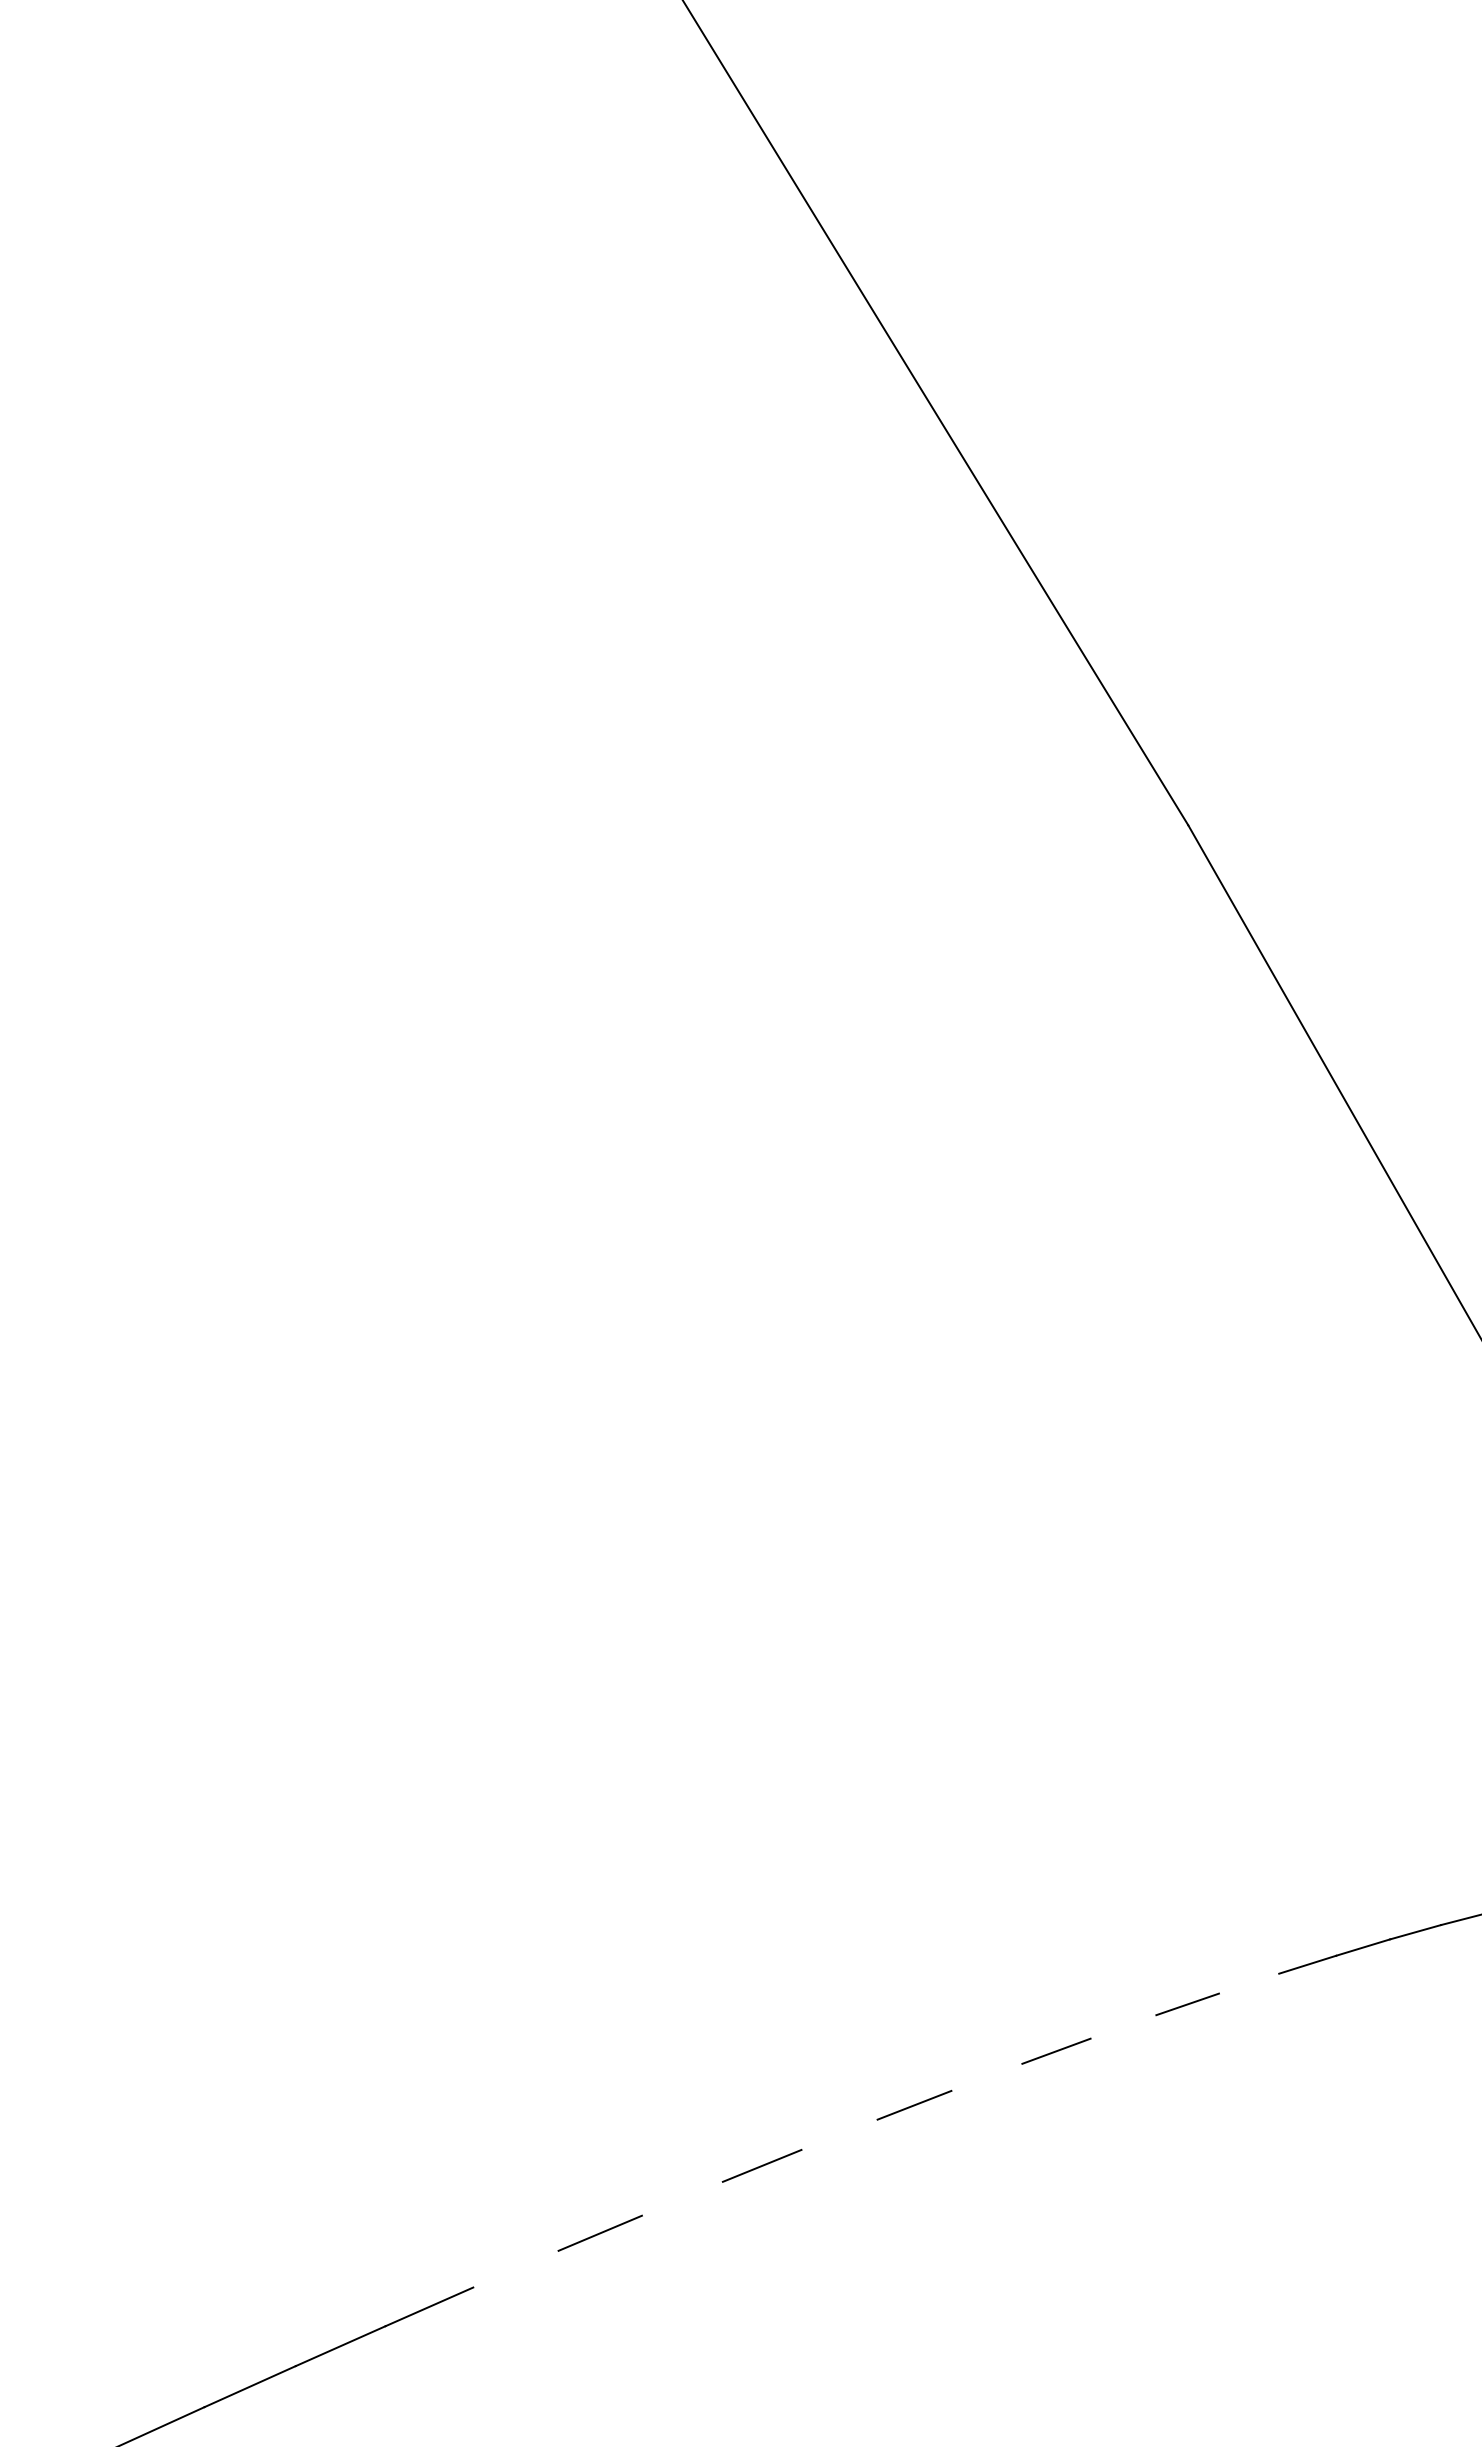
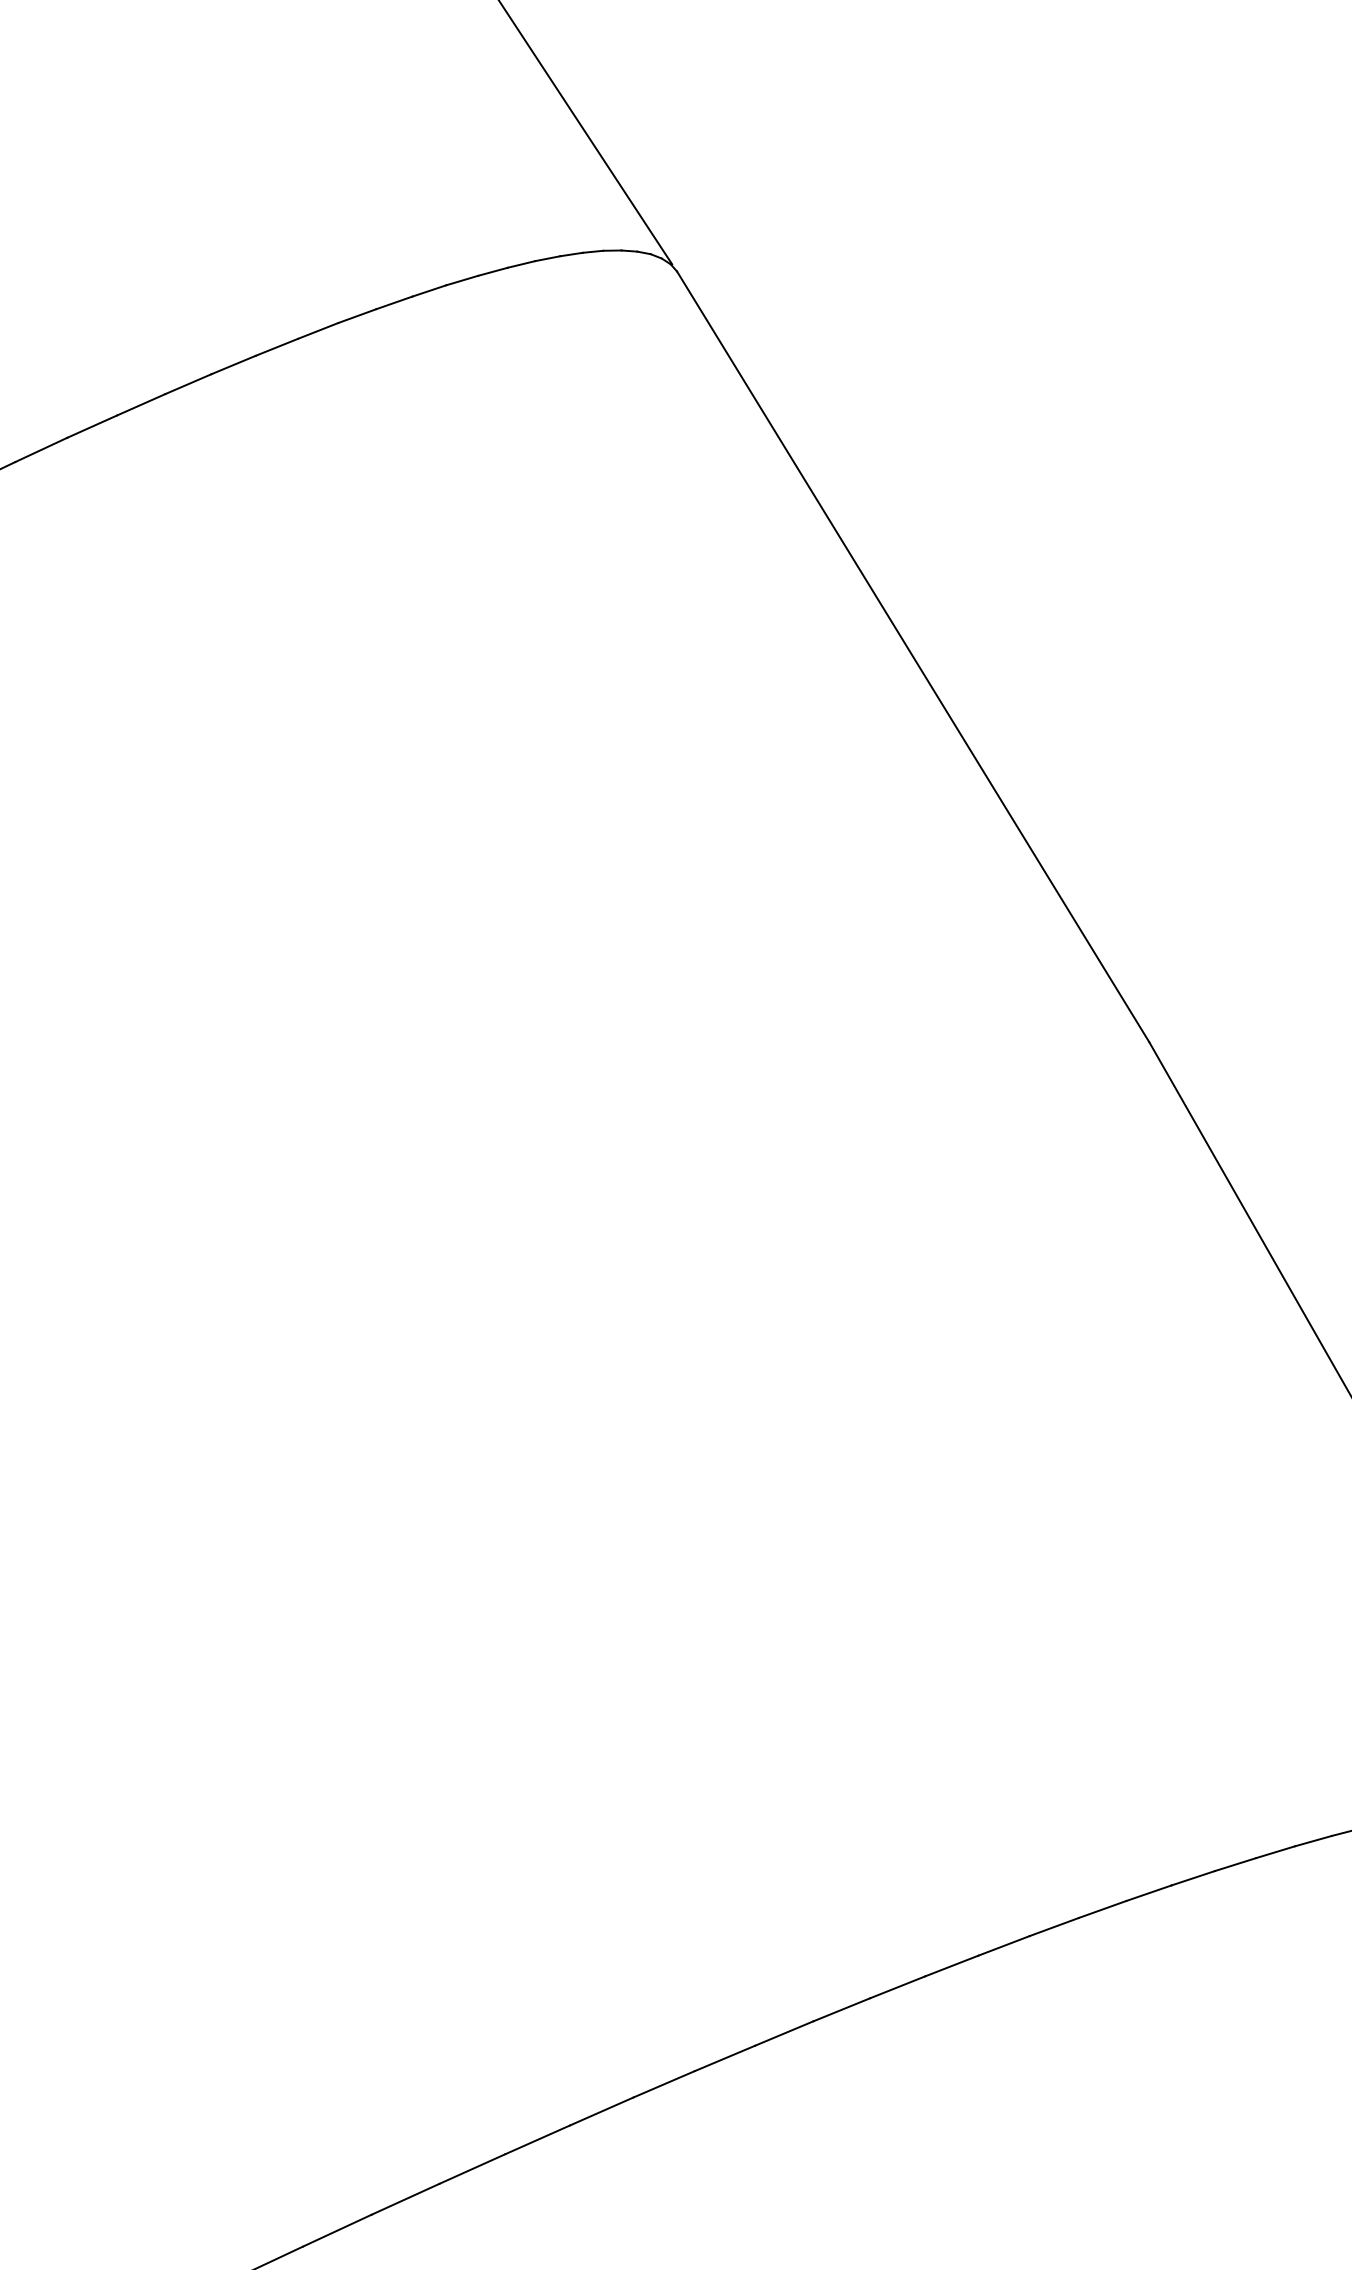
line: (1248, 1983) -> (1192, 1878), added
line: (1123, 2026) -> (1102, 1909), added
line: (986, 2076) -> (1003, 1945), added
line: (839, 2135) -> (897, 1987), added
line: (682, 2198) -> (784, 2033), added
line: (515, 2269) -> (663, 2084), added

